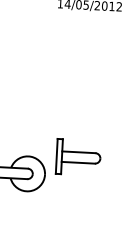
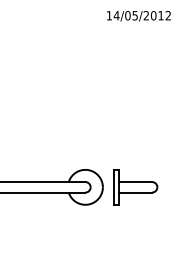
part: (78, 157) -> (135, 187), moved

